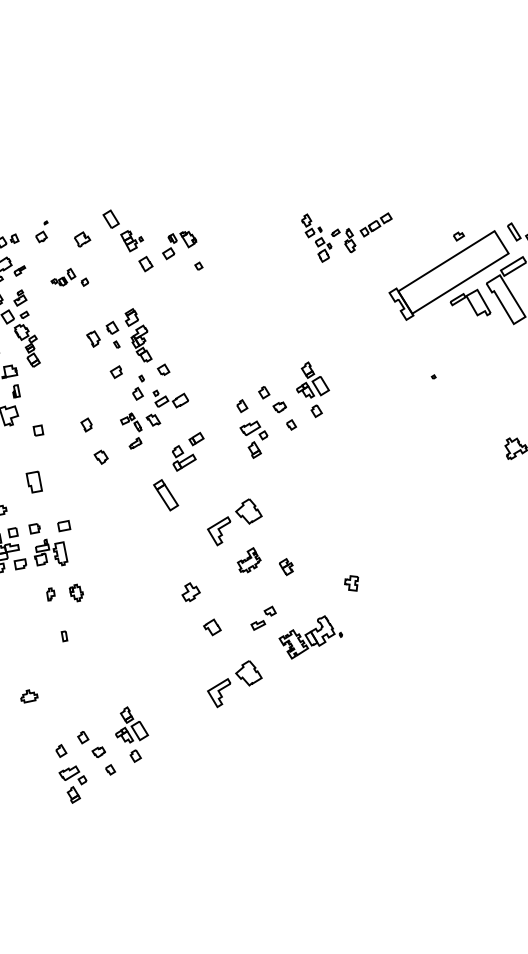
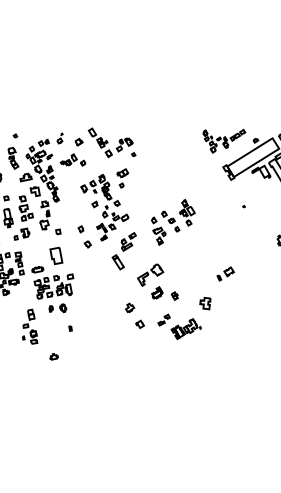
part: (347, 235) -> (224, 140), moved
part: (68, 276) -> (72, 159), size x1.43
part: (175, 316) -> (122, 178), added
part: (34, 482) -> (56, 256), size x1.67
part: (394, 519) -> (225, 273), added
part: (351, 582) -> (205, 303), size x1.67
part: (64, 593) -> (57, 308), moved
part: (234, 682) -> (150, 350), removed
part: (102, 753) -> (88, 383), removed

